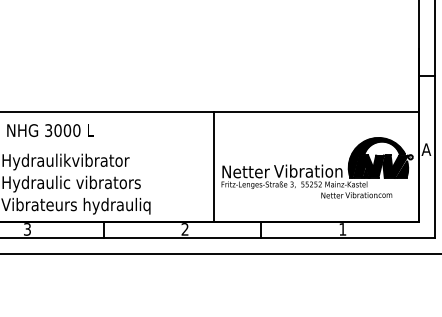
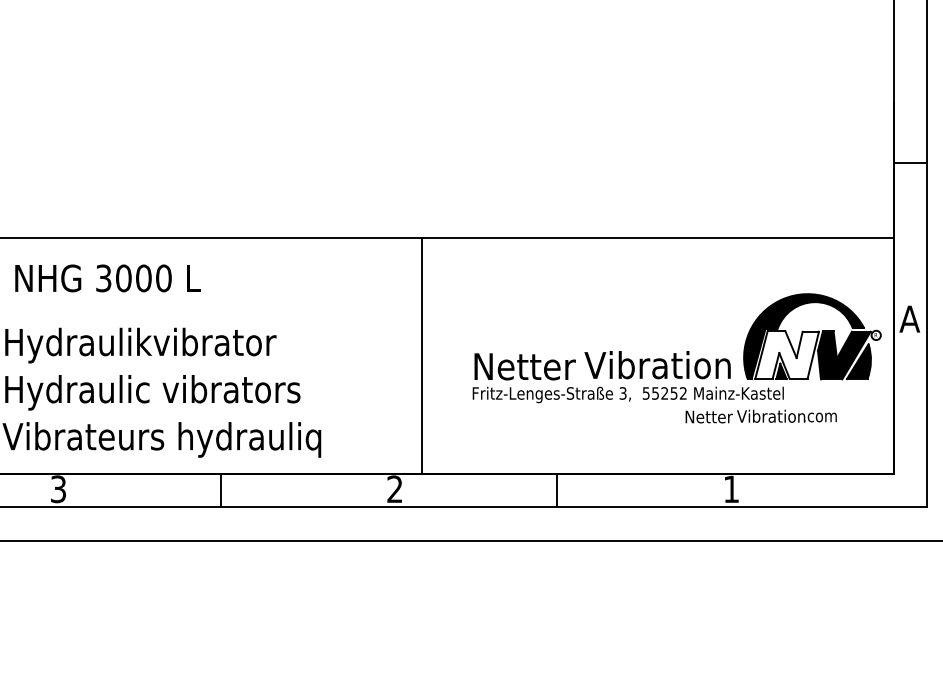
line: (213, 166) -> (421, 355), moved
fill: (368, 166) -> (786, 355), removed

